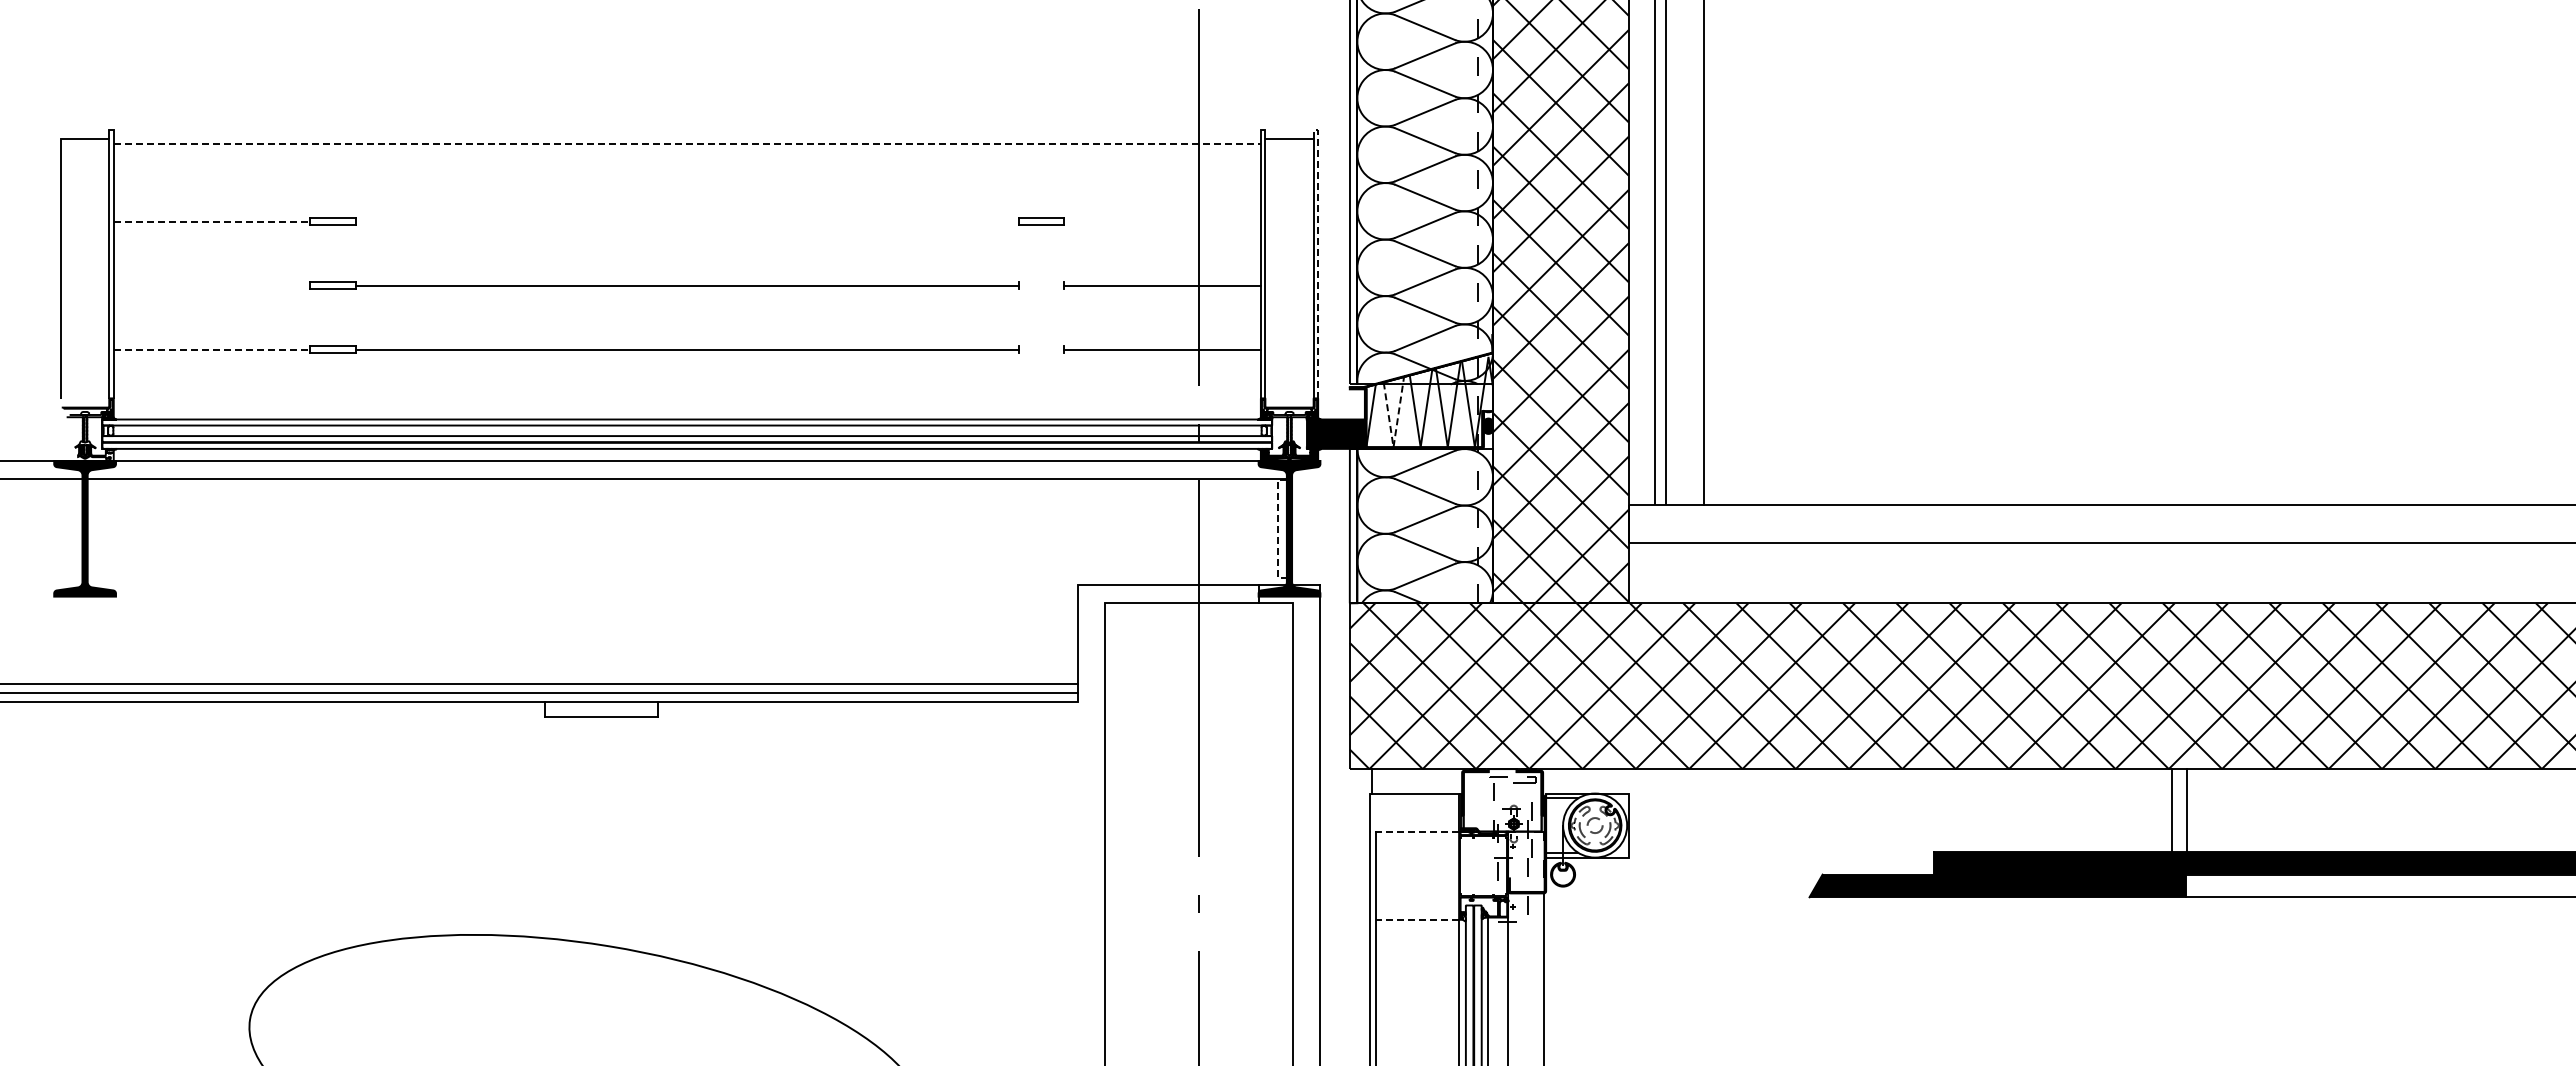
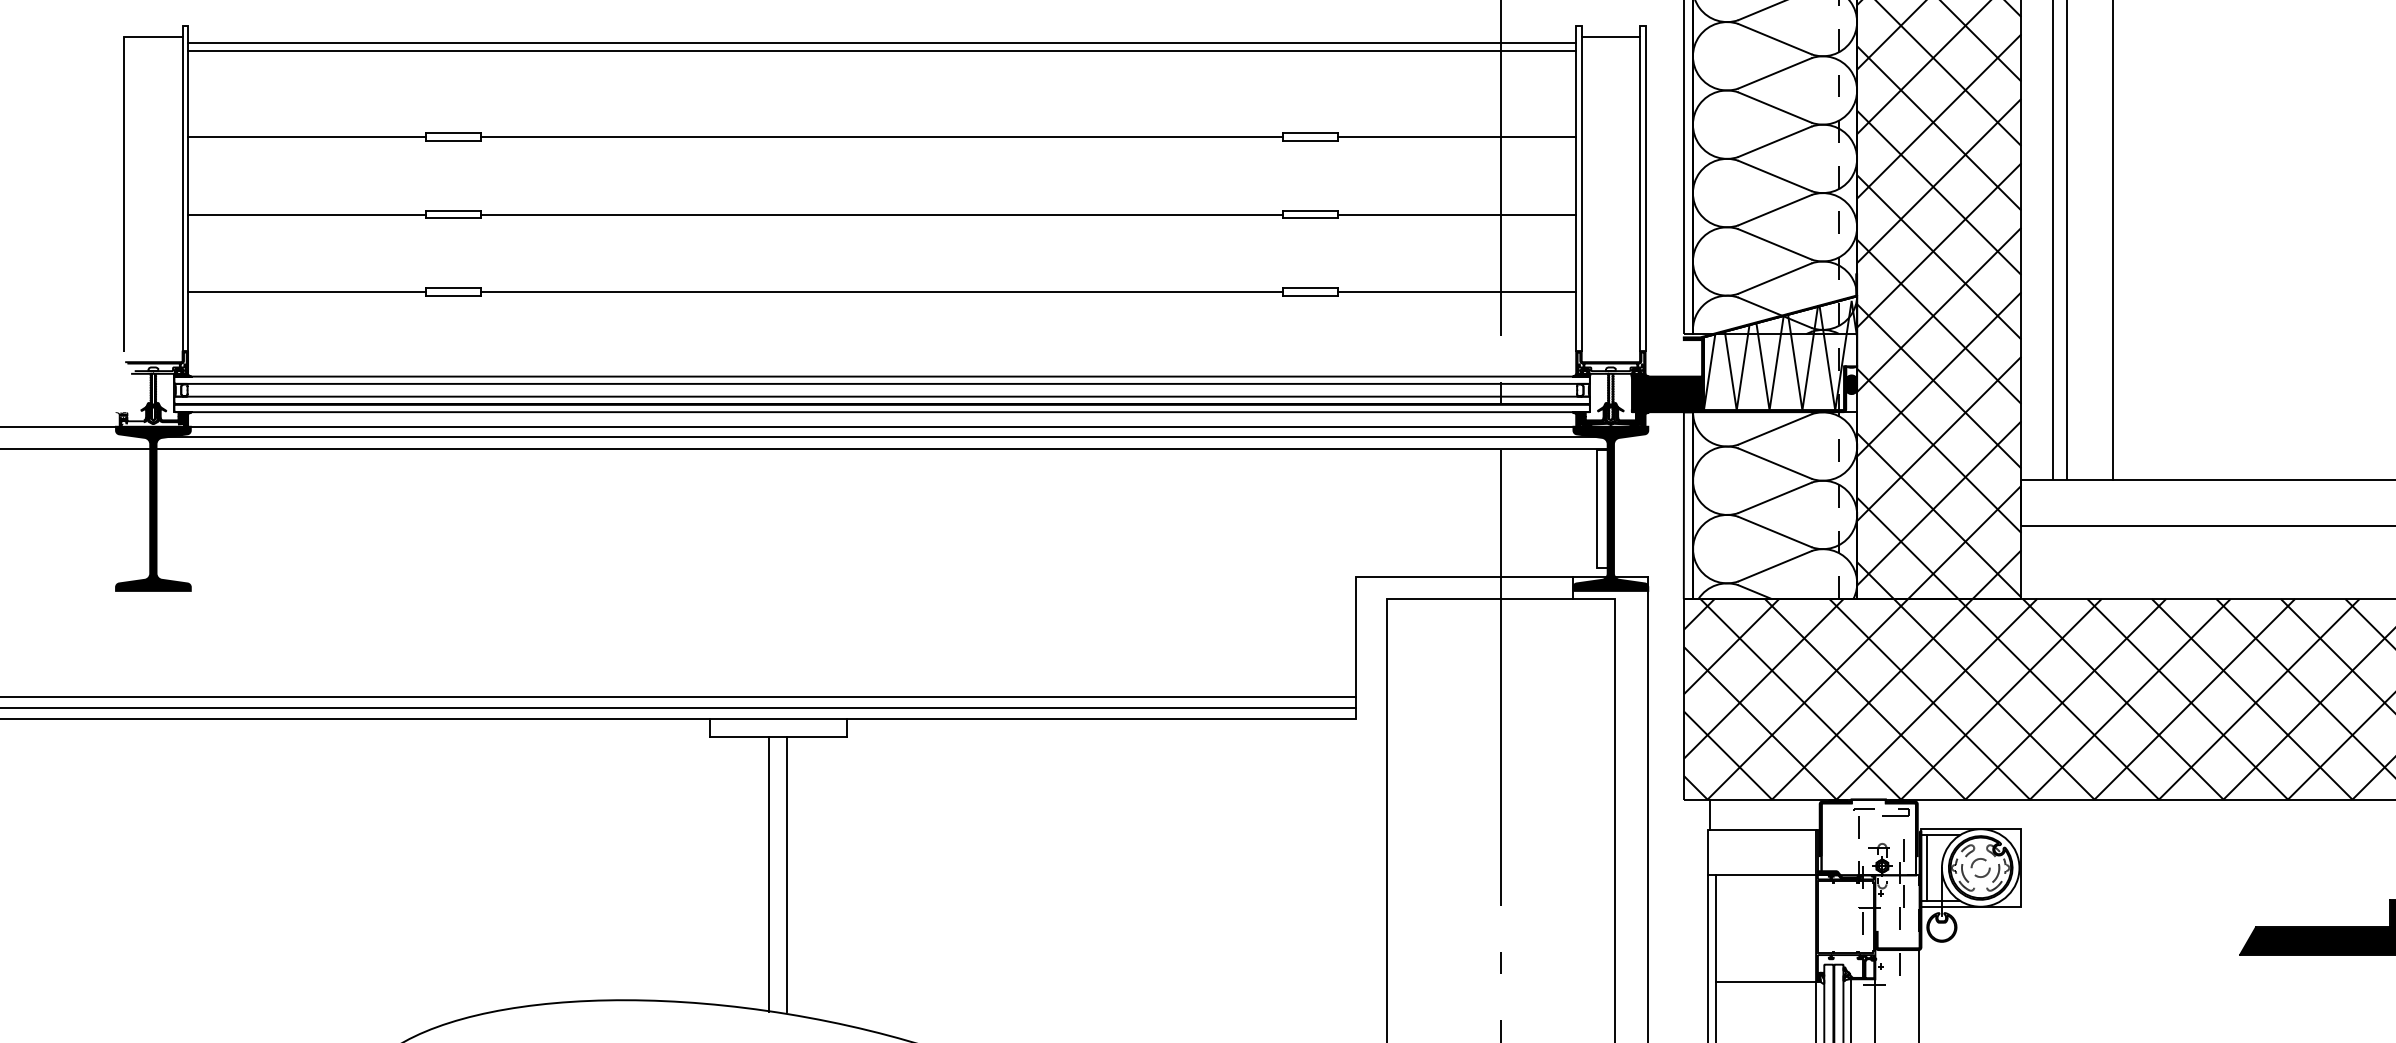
line: (687, 143) -> (882, 42), dashed -> solid
line: (686, 150) -> (881, 51), added
line: (212, 221) -> (307, 136), dashed -> solid
line: (686, 221) -> (881, 136), added
line: (1162, 221) -> (1457, 136), added
line: (1318, 255) -> (1645, 178), dashed -> solid
line: (1041, 282) -> (1310, 210), added
line: (211, 285) -> (306, 214), added
line: (1041, 288) -> (1310, 218), added
line: (1041, 346) -> (1310, 288), added
line: (212, 349) -> (307, 291), dashed -> solid
line: (1041, 352) -> (1310, 295), added
line: (1393, 444) -> (1736, 406), dashed -> solid
fill: (84, 450) -> (152, 414), added
line: (687, 469) -> (882, 437), added
line: (1277, 528) -> (1596, 508), dashed -> solid
line: (1550, 825) -> (1926, 867), added
line: (593, 830) -> (768, 873), added
line: (609, 830) -> (787, 873), added
line: (1414, 831) -> (1762, 875), dashed -> solid
line: (1417, 919) -> (1765, 981), dashed -> solid

